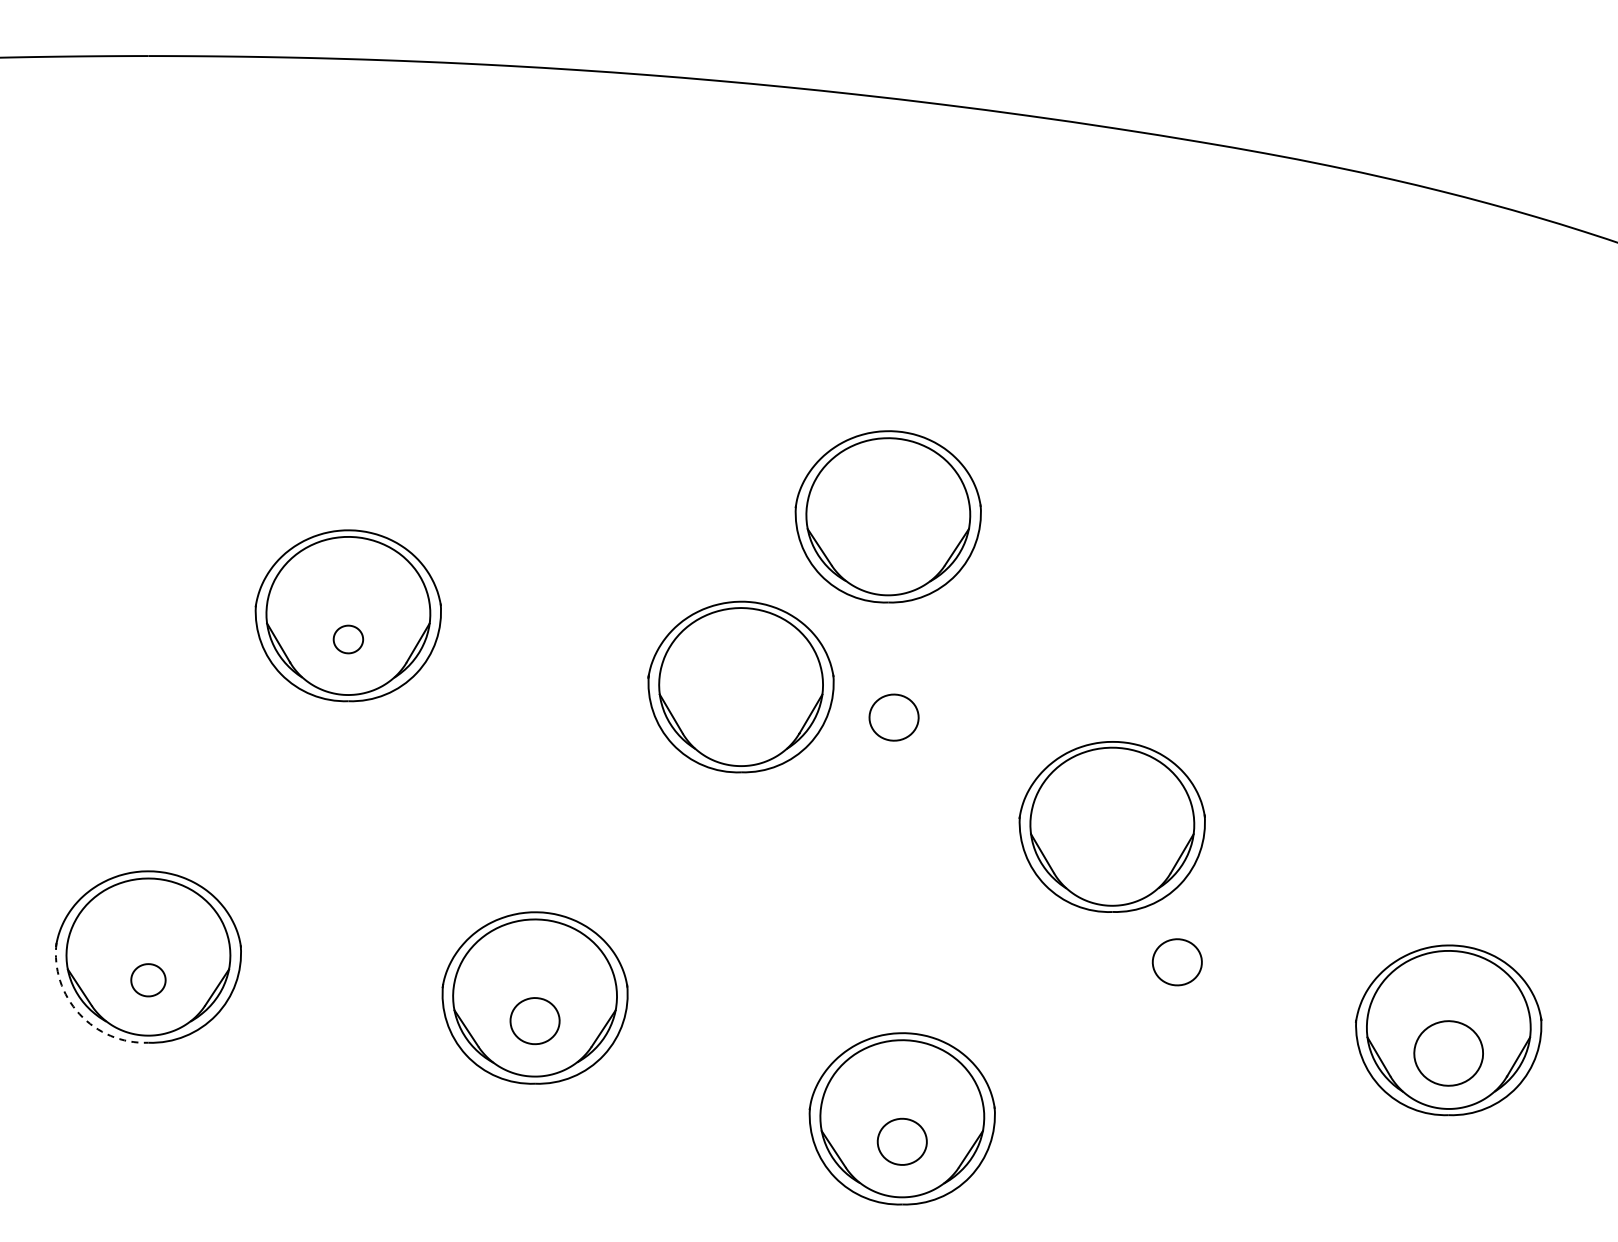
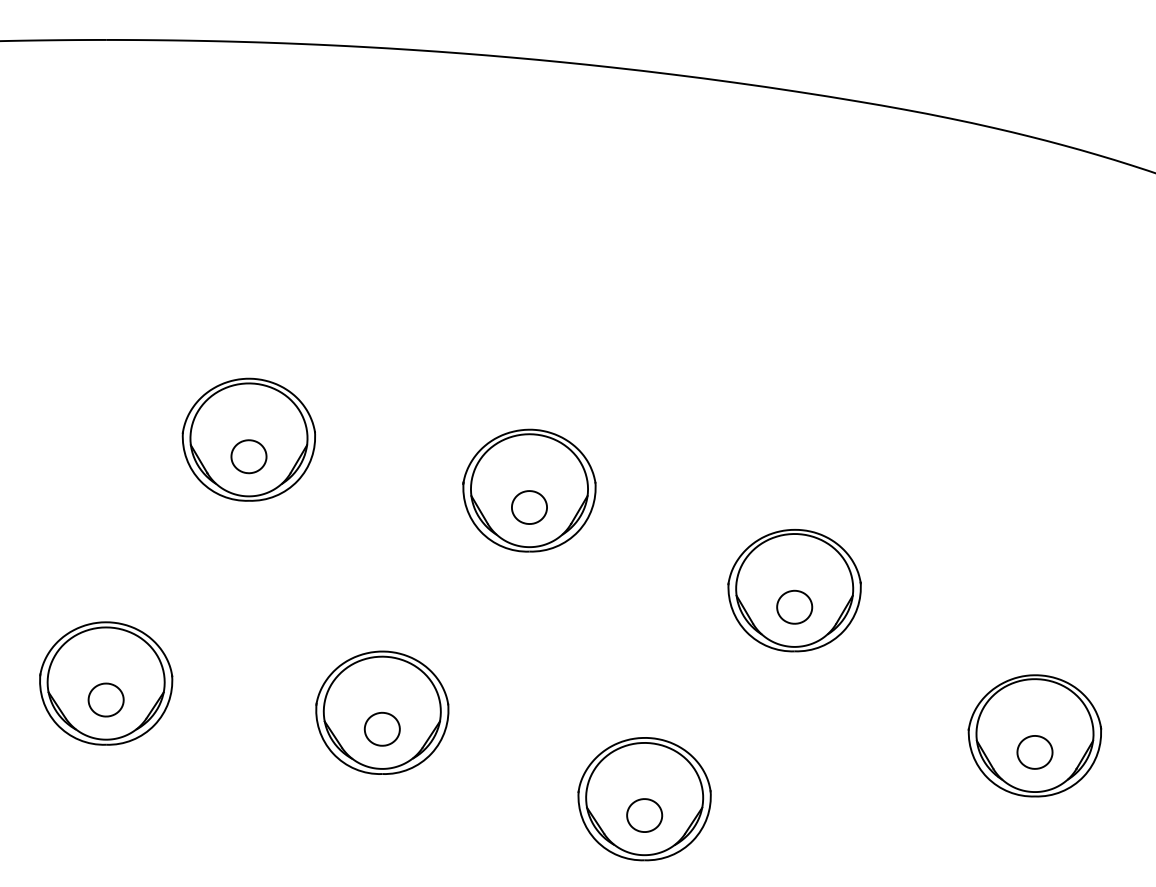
part: (887, 516) -> (634, 368), removed
part: (348, 639) -> (249, 456), size x1.67
part: (893, 717) -> (529, 507), moved
part: (1176, 962) -> (794, 607), moved
part: (148, 980) -> (106, 700), size x1.43
arc: (79, 1014) -> (56, 724), dashed -> solid
part: (1448, 1053) -> (1034, 752), size x0.71

